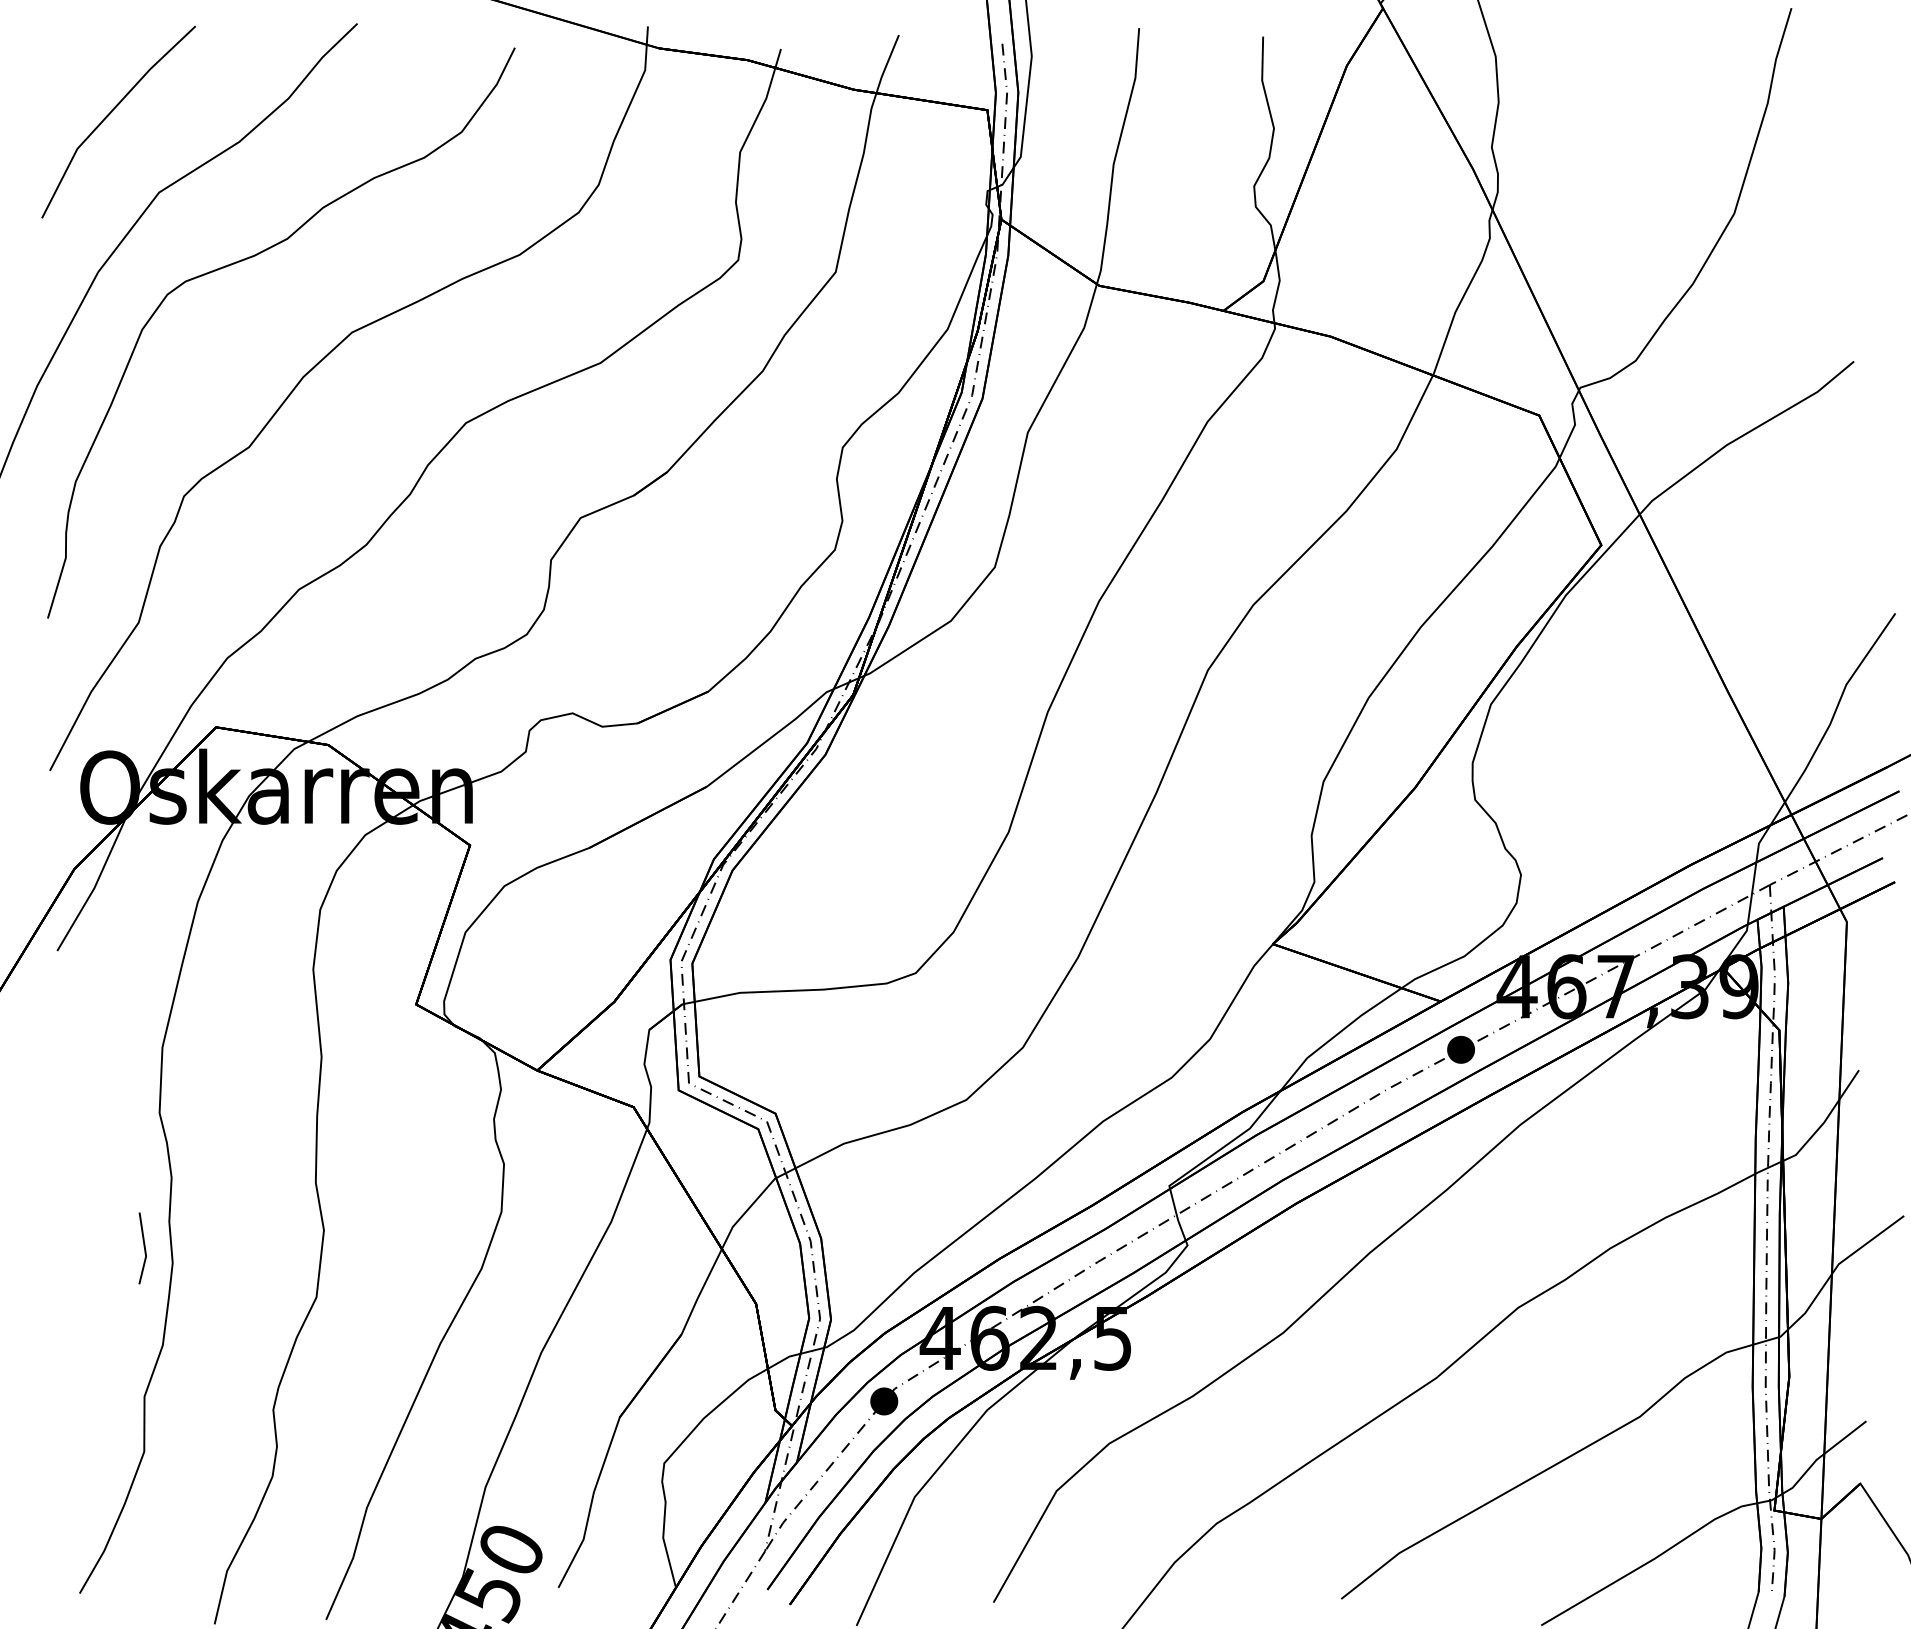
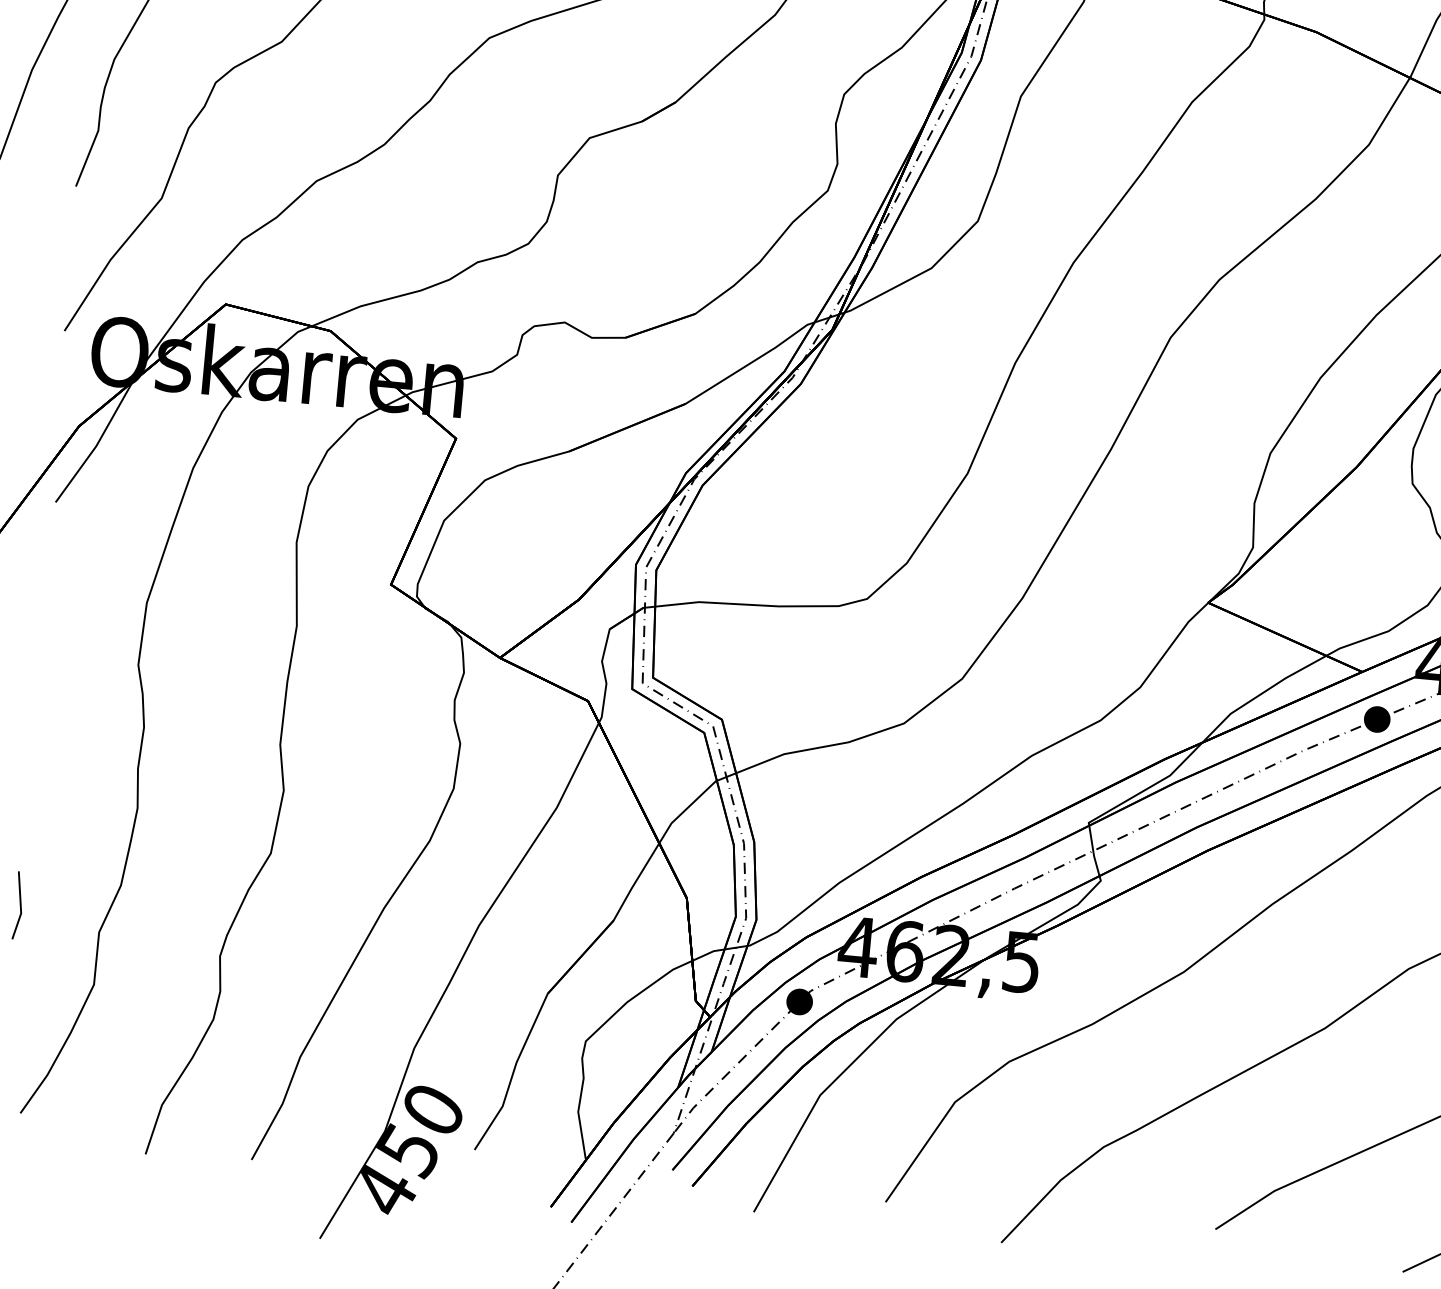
line: (143, 1247) -> (19, 904), moved

